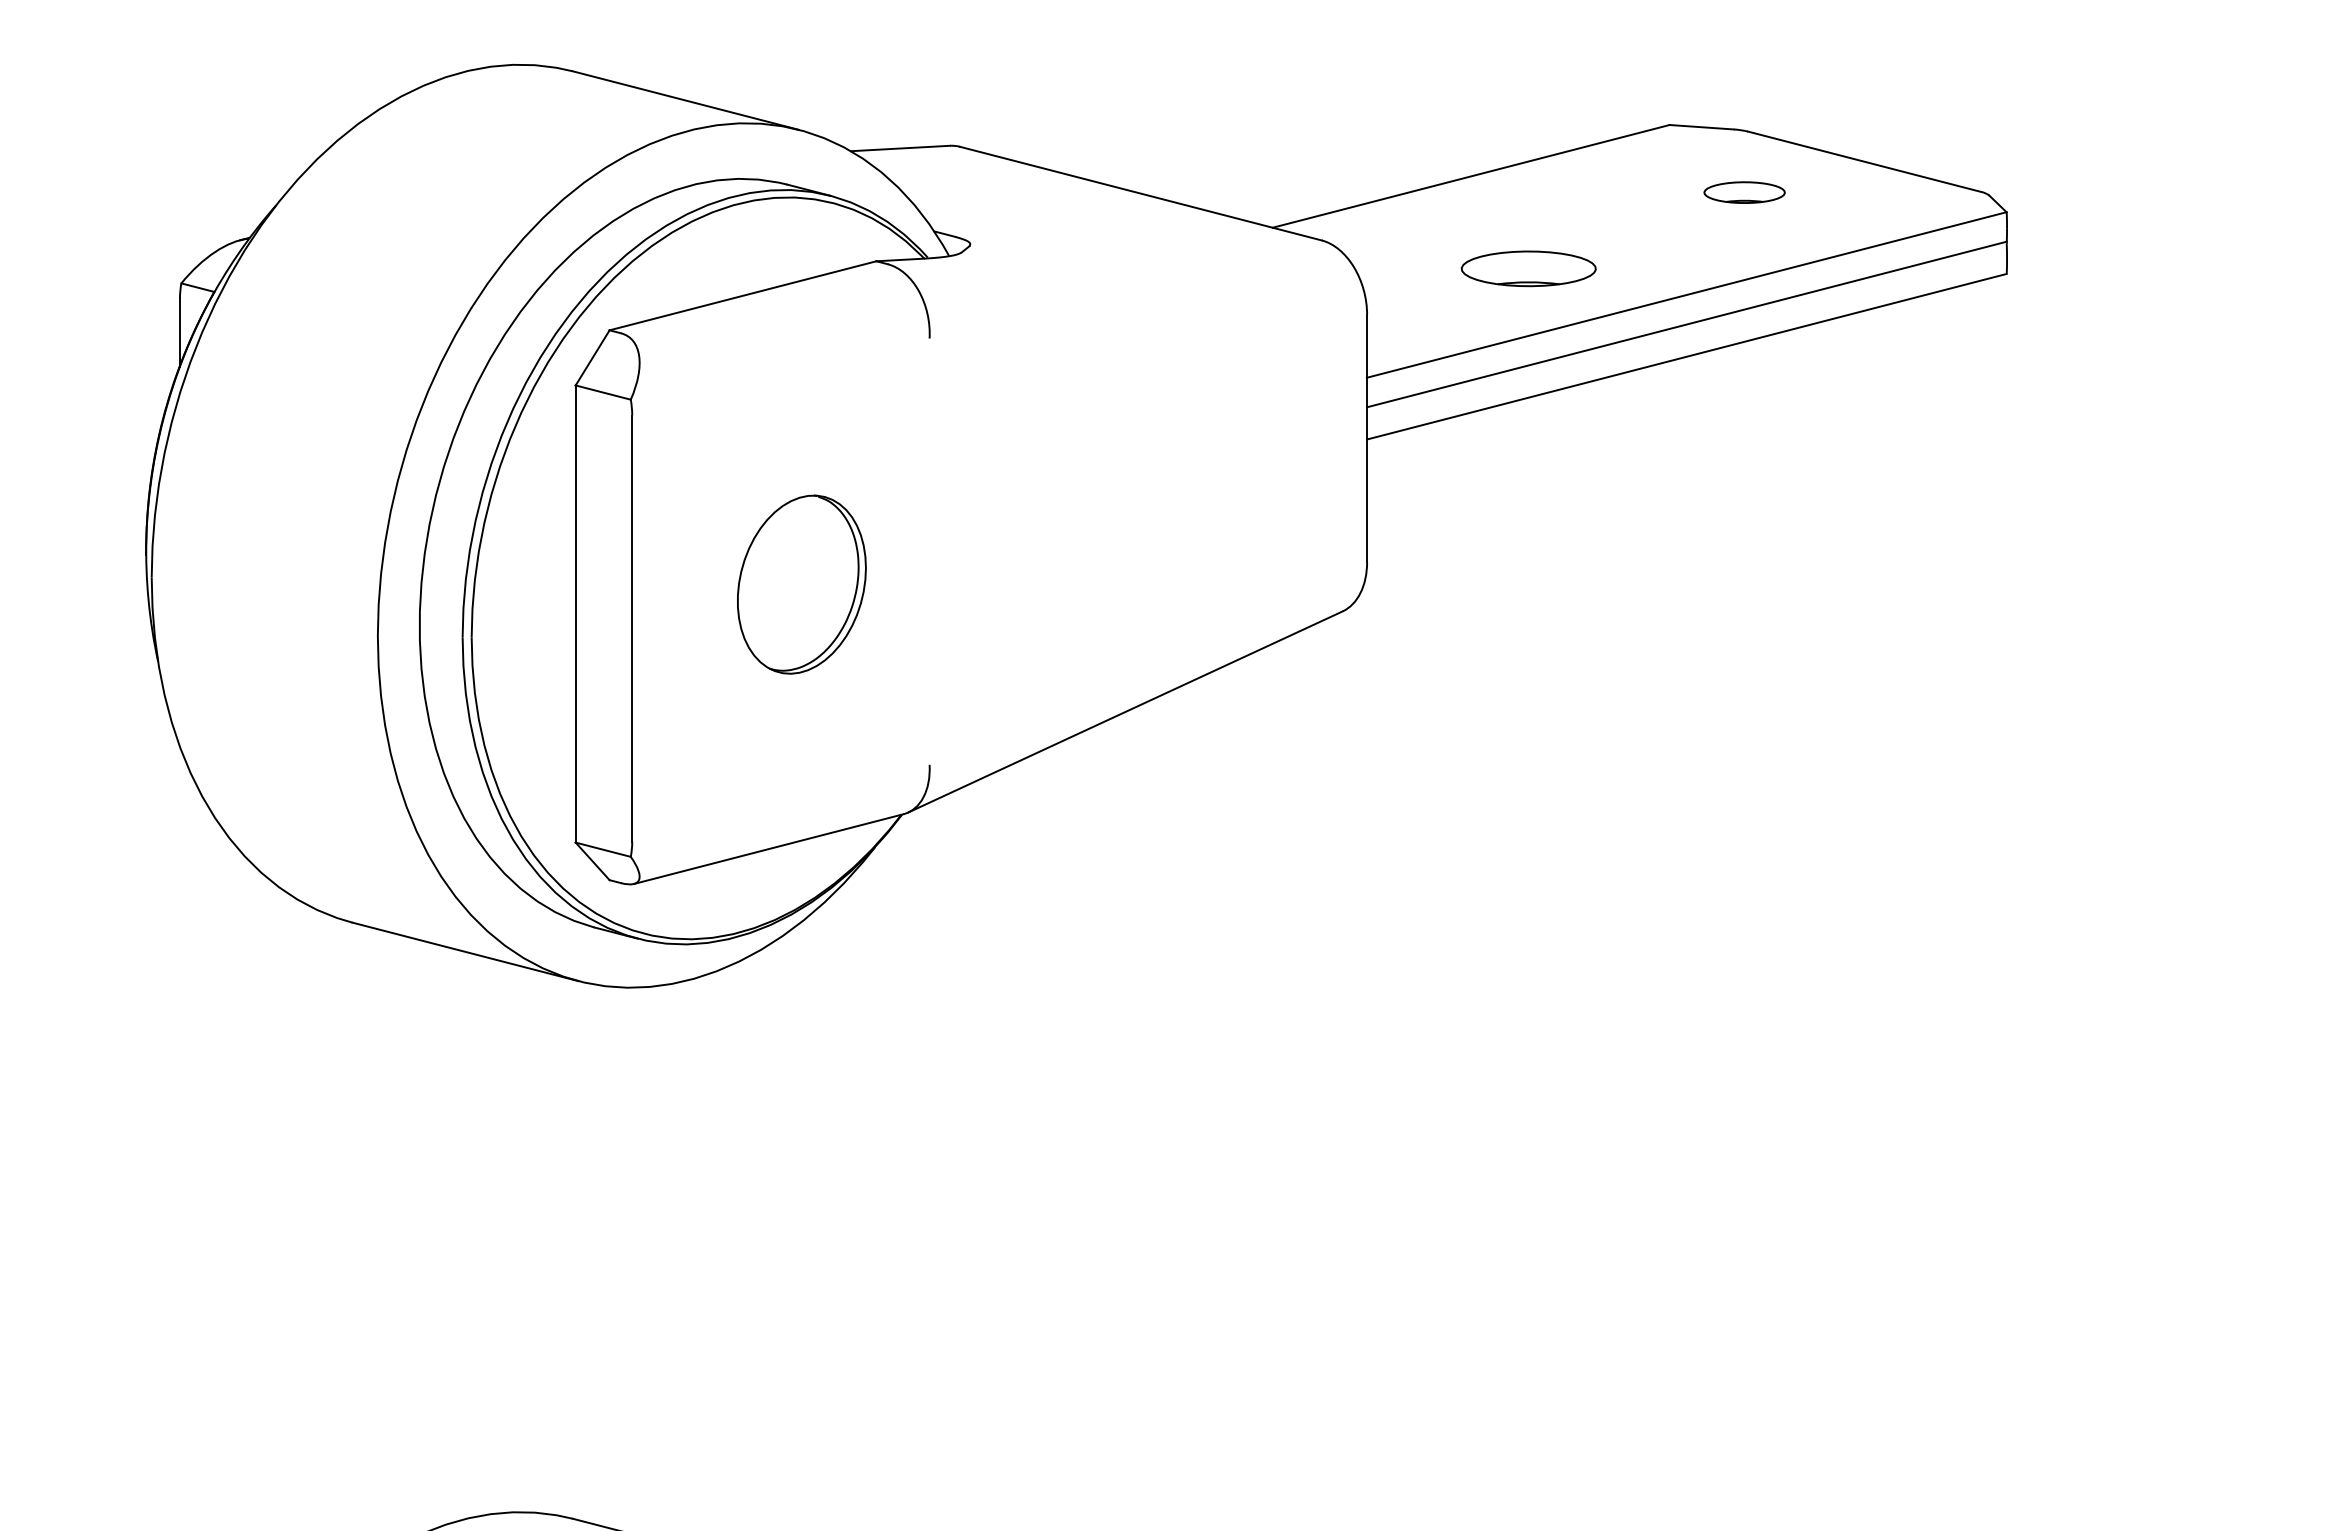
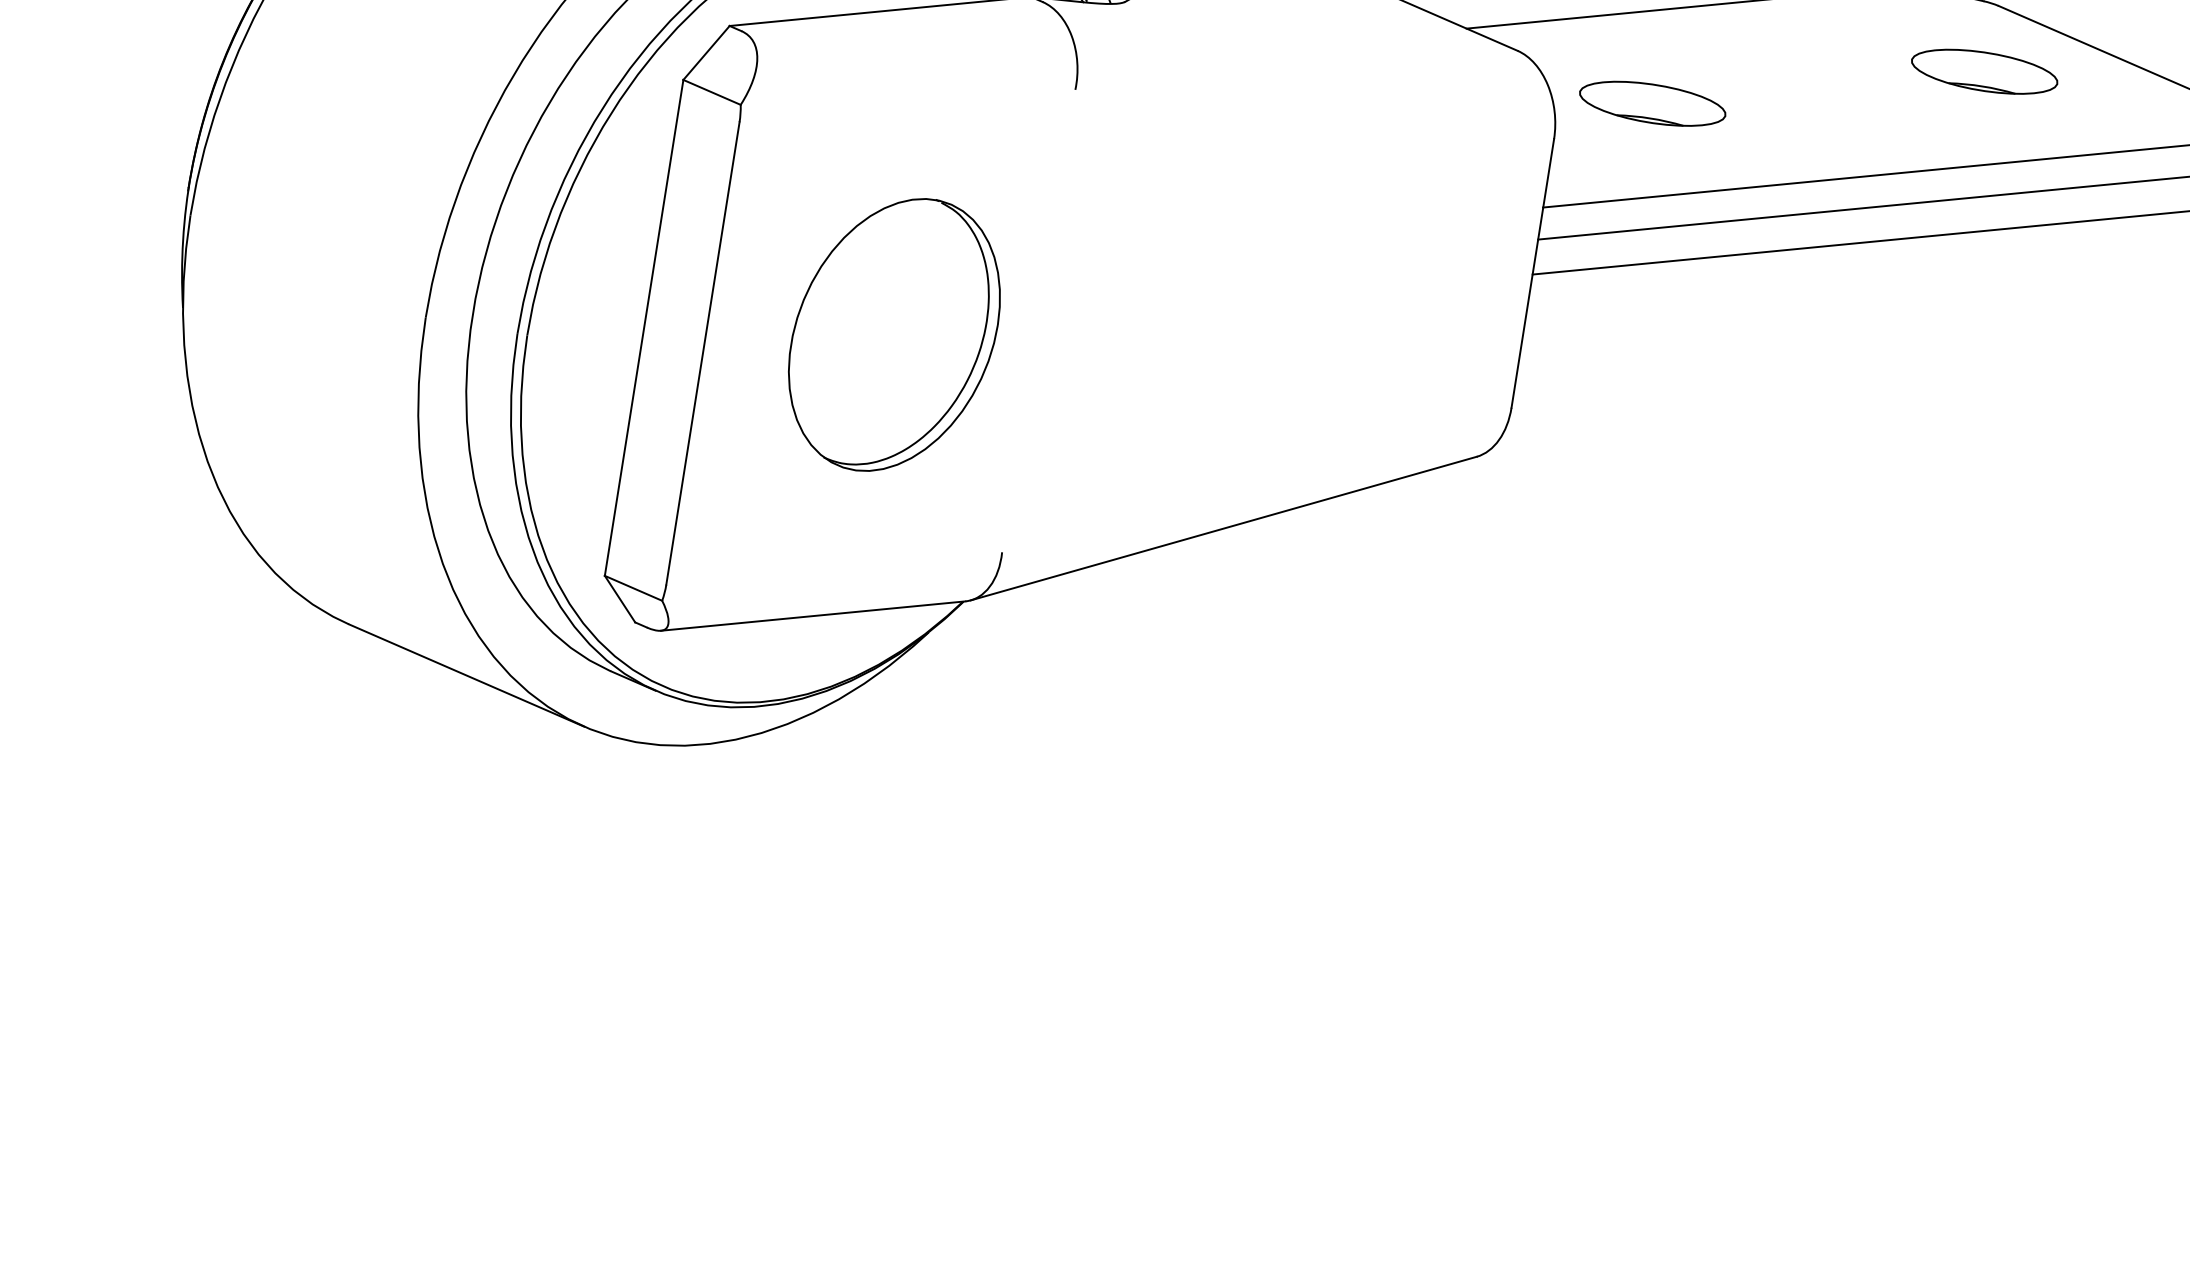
part: (1744, 192) -> (1984, 71), size x1.67
part: (1528, 268) -> (1652, 103), moved
part: (801, 584) -> (894, 334), size x1.43

